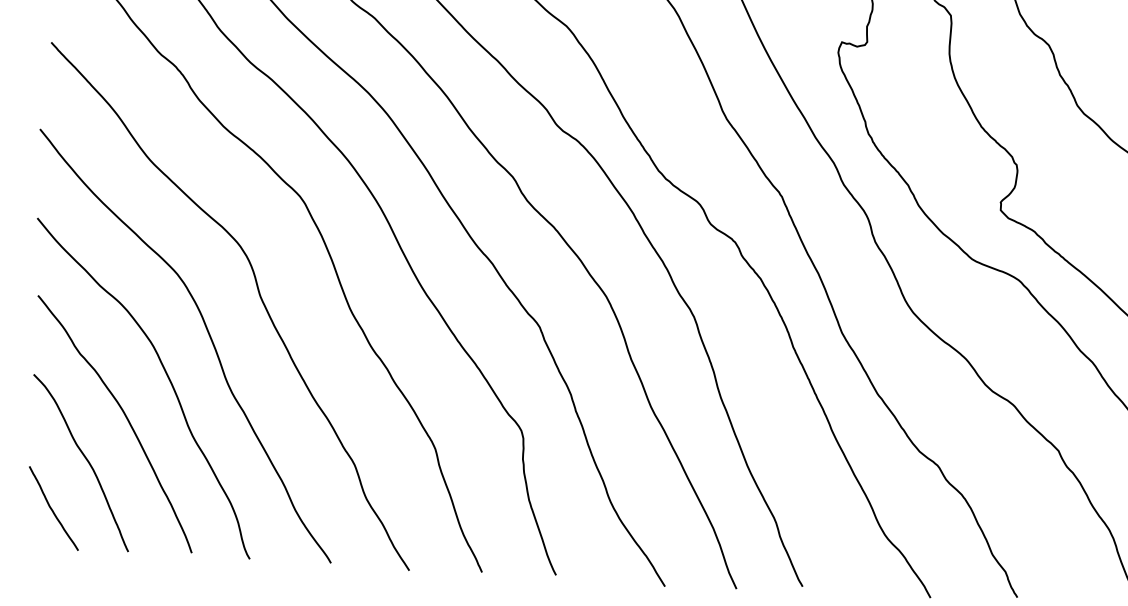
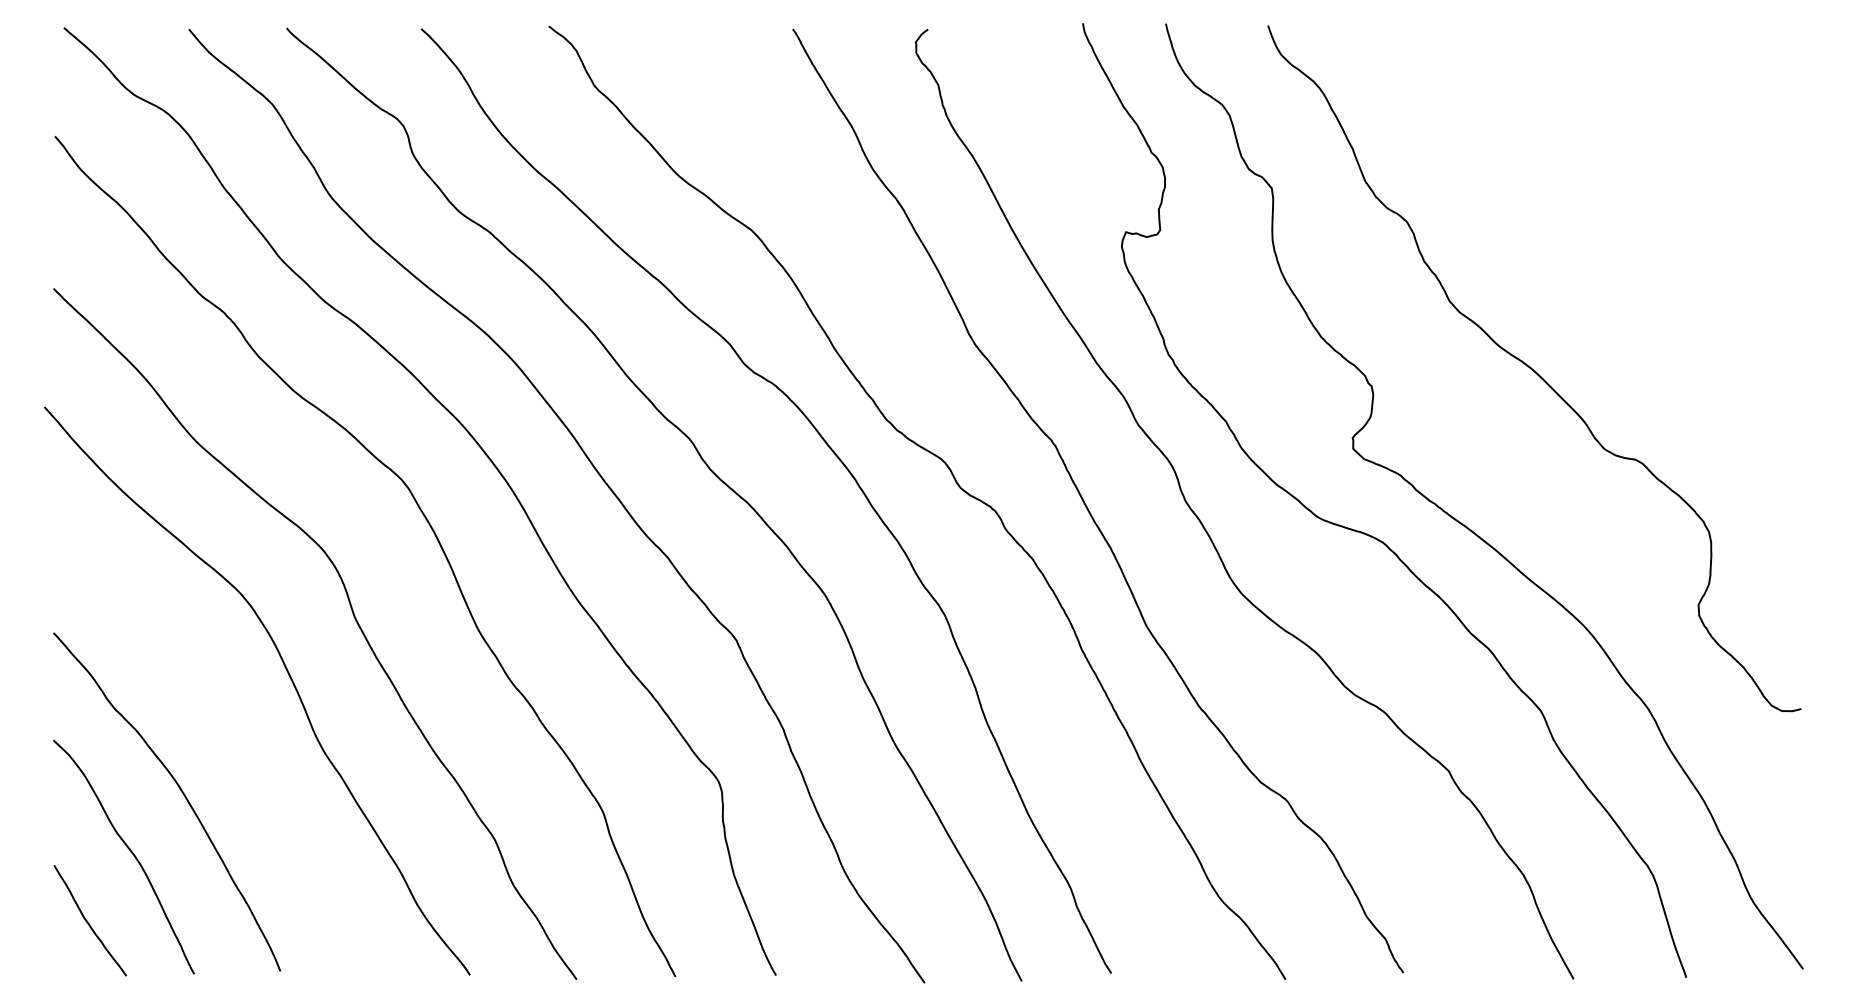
curve: (167, 377) -> (235, 735), removed

